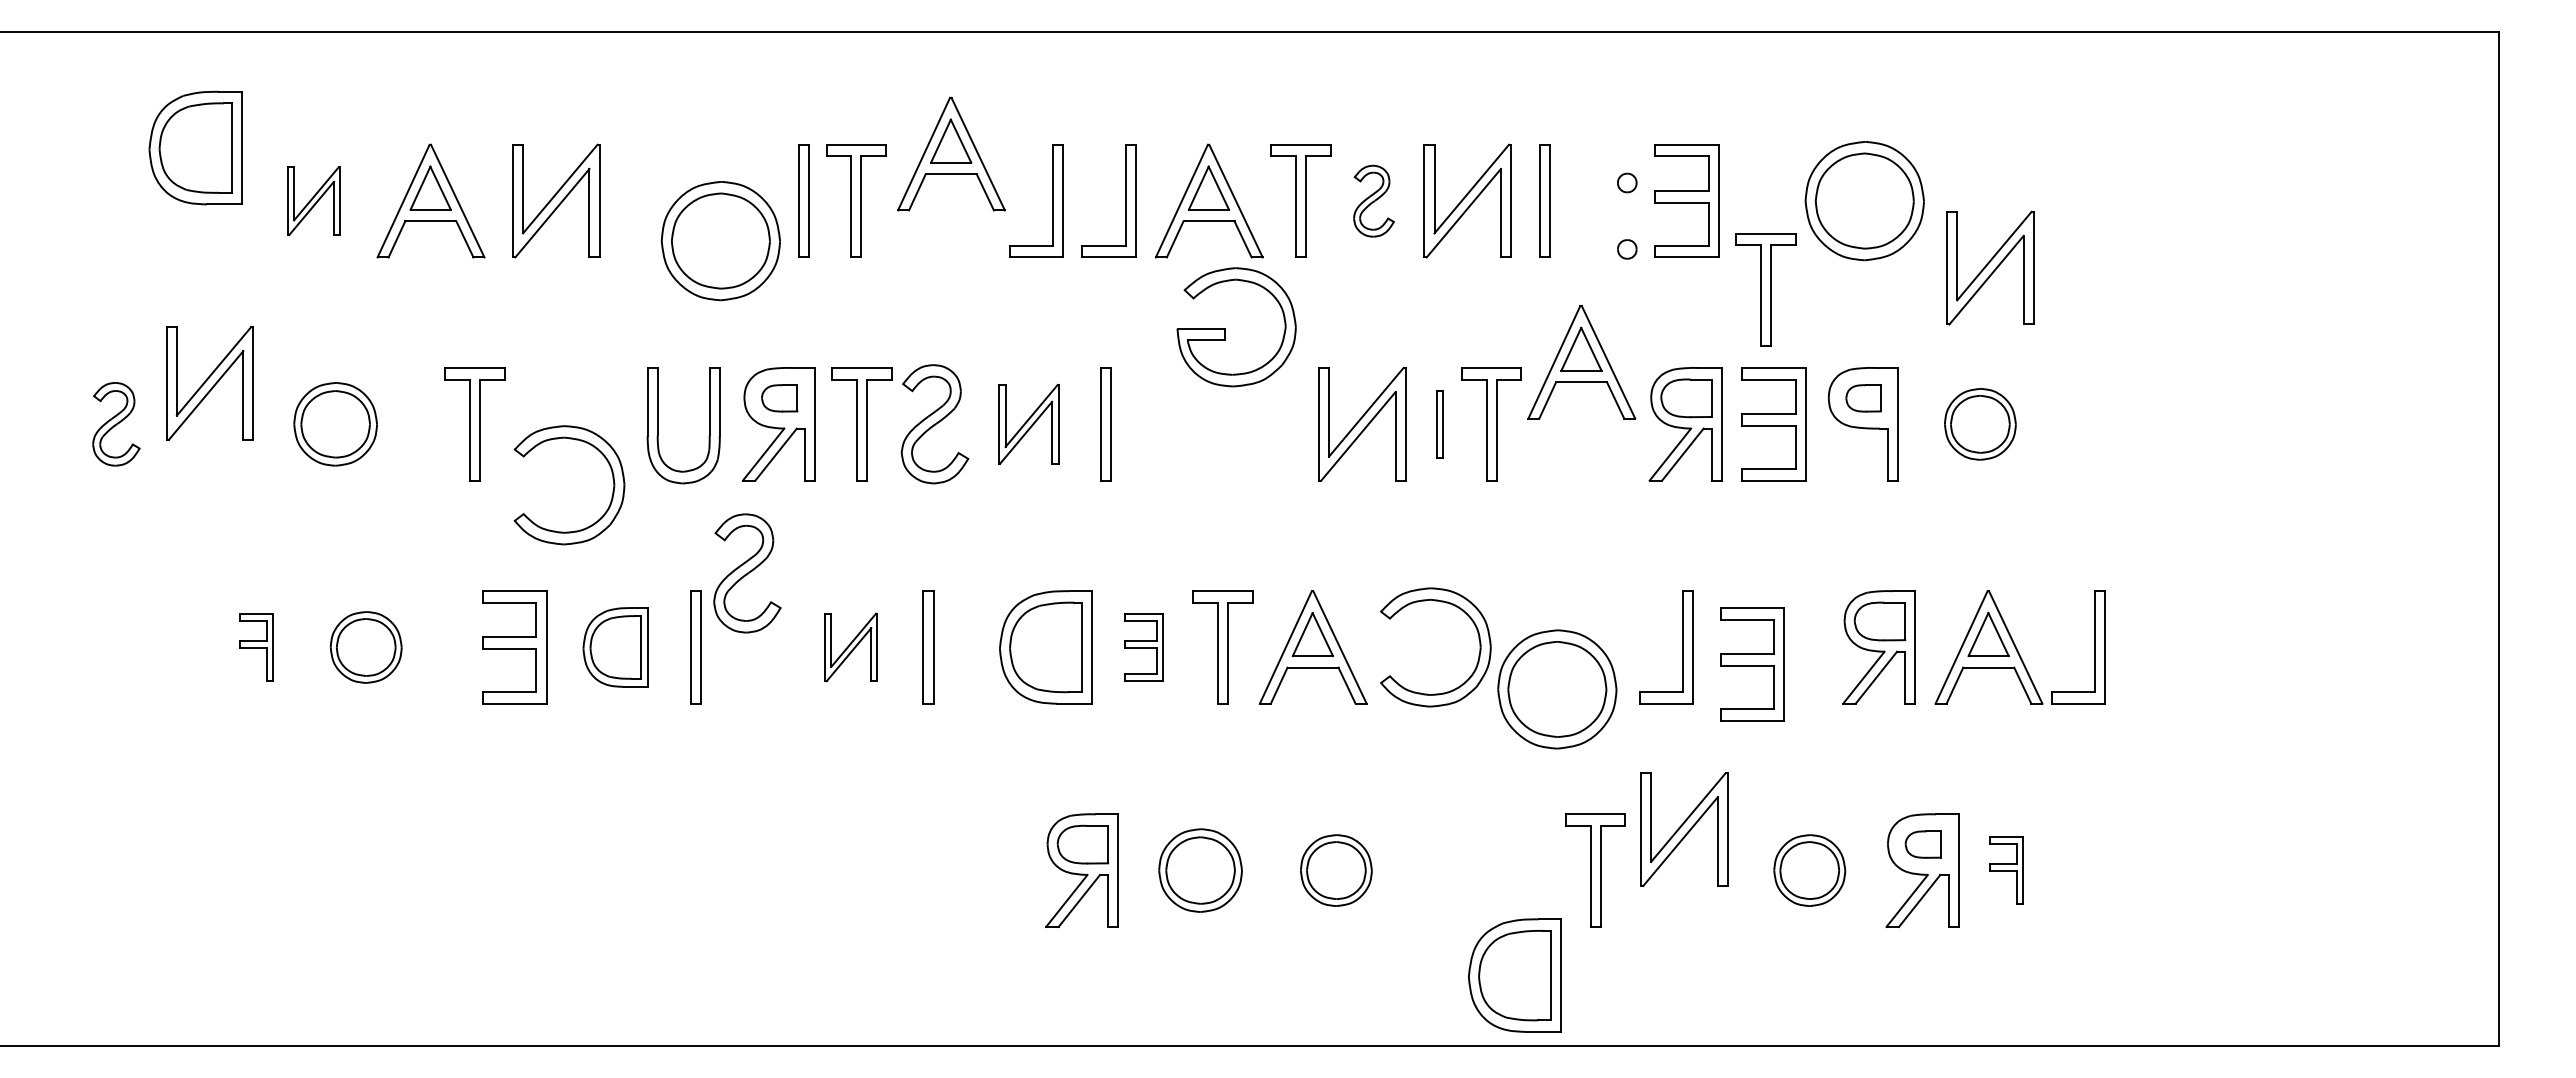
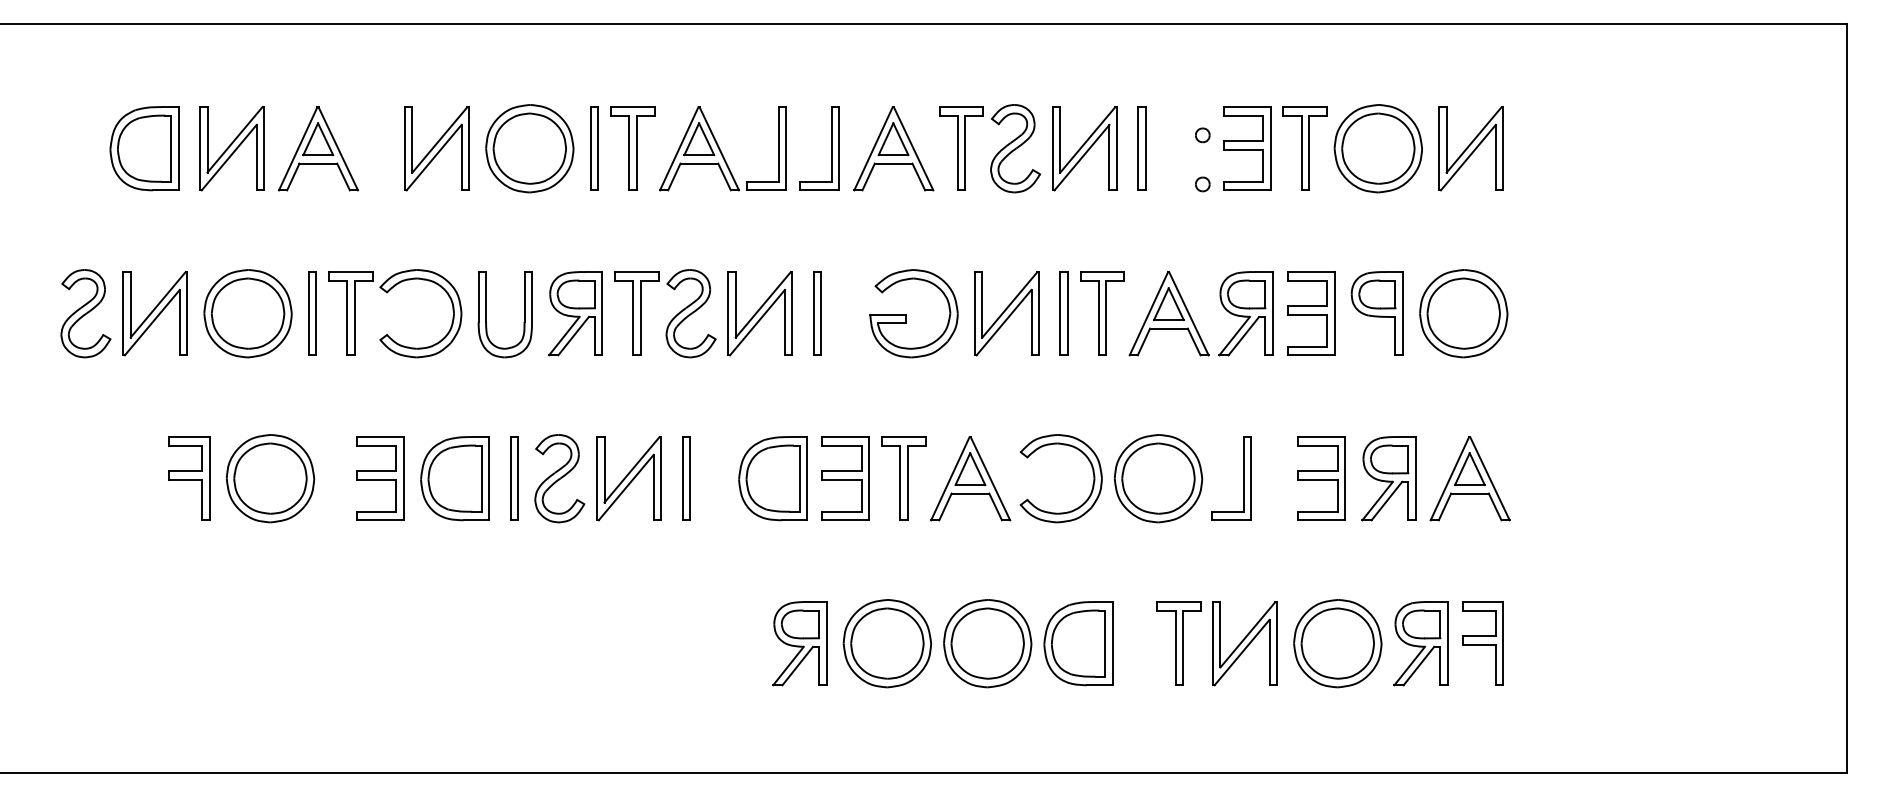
part: (195, 147) -> (144, 148), moved
part: (951, 153) -> (699, 148), moved
part: (313, 200) -> (231, 148), size x1.67
part: (556, 200) -> (437, 148), moved
part: (1373, 201) -> (1015, 149), size x1.67
part: (720, 241) -> (529, 149), moved
part: (1990, 267) -> (1471, 148), moved
part: (1765, 289) -> (1304, 148), moved
part: (1225, 328) -> (905, 314), moved
part: (1581, 362) -> (1168, 313), moved
part: (209, 382) -> (154, 313), moved
part: (779, 398) -> (576, 294), size x1.43
part: (1863, 398) -> (1377, 294), size x1.43
part: (116, 424) -> (86, 313), size x1.43
part: (335, 424) -> (247, 313), size x1.43
part: (422, 424) -> (312, 313), added
part: (1028, 424) -> (760, 313), size x1.43
part: (1439, 424) -> (1063, 313), size x1.67
part: (1980, 424) -> (1463, 313), size x1.67
part: (612, 490) -> (452, 317), moved
part: (747, 573) -> (559, 478), moved
part: (256, 647) -> (189, 478), size x1.67
part: (366, 647) -> (270, 478), size x1.67
part: (615, 647) -> (454, 478), size x1.43
part: (851, 647) -> (629, 478), size x1.67
part: (1144, 647) -> (845, 478), size x1.67
part: (2094, 647) -> (1548, 478), removed
part: (1752, 664) -> (1321, 478), moved
part: (1557, 689) -> (1158, 478), moved
part: (1684, 829) -> (1245, 643), moved
part: (1923, 844) -> (1421, 624), size x1.43
part: (1200, 870) -> (887, 643), size x1.43
part: (1336, 870) -> (987, 643), size x1.67
part: (1809, 870) -> (1337, 643), size x1.67
part: (2006, 870) -> (1483, 643), size x1.67
part: (1514, 975) -> (1078, 643), moved

